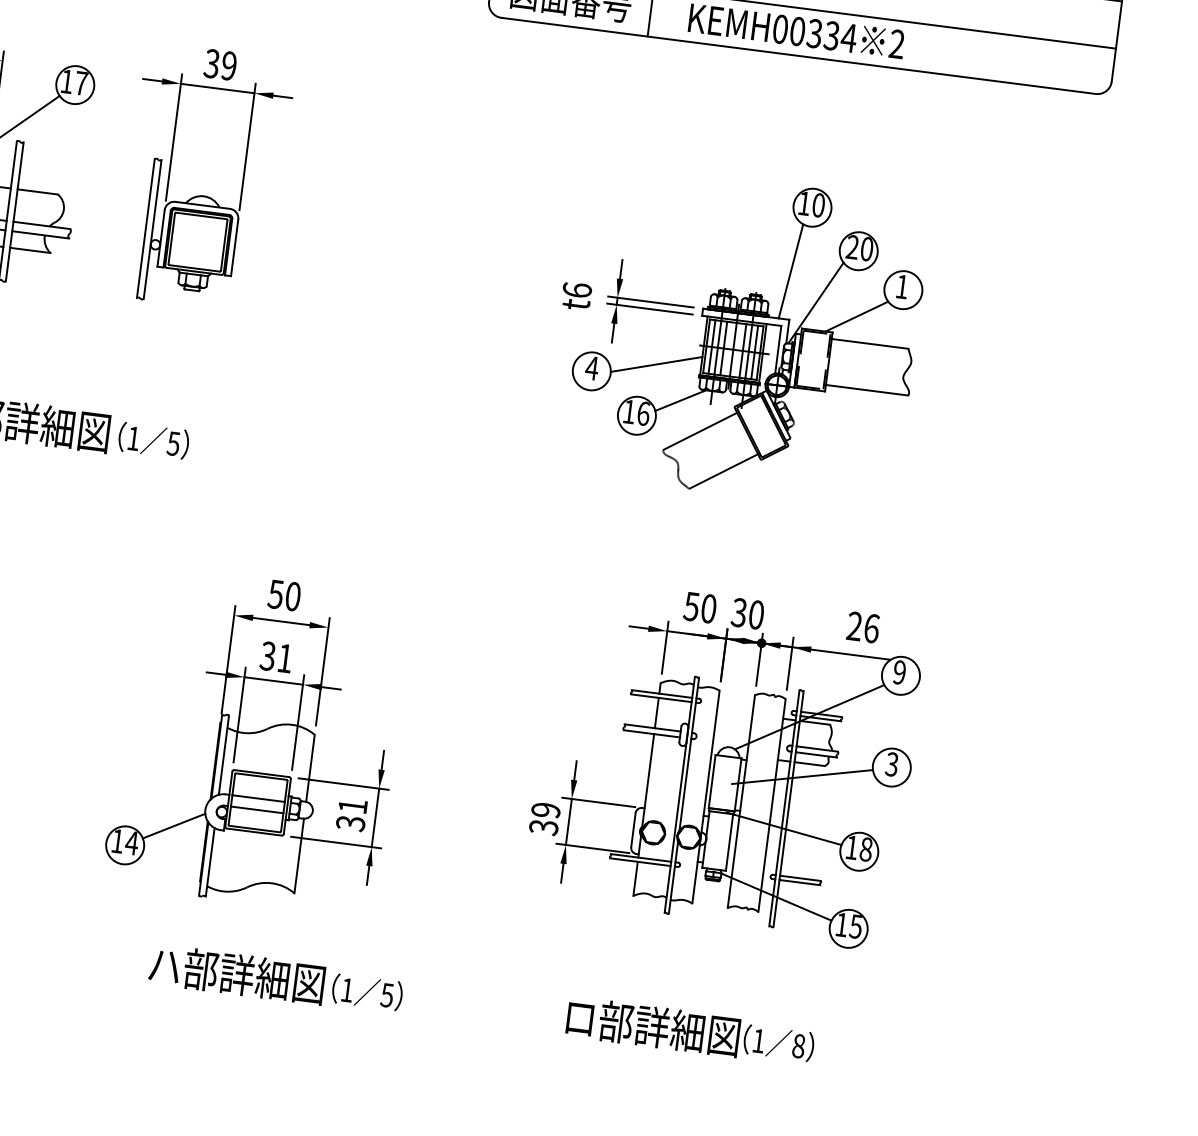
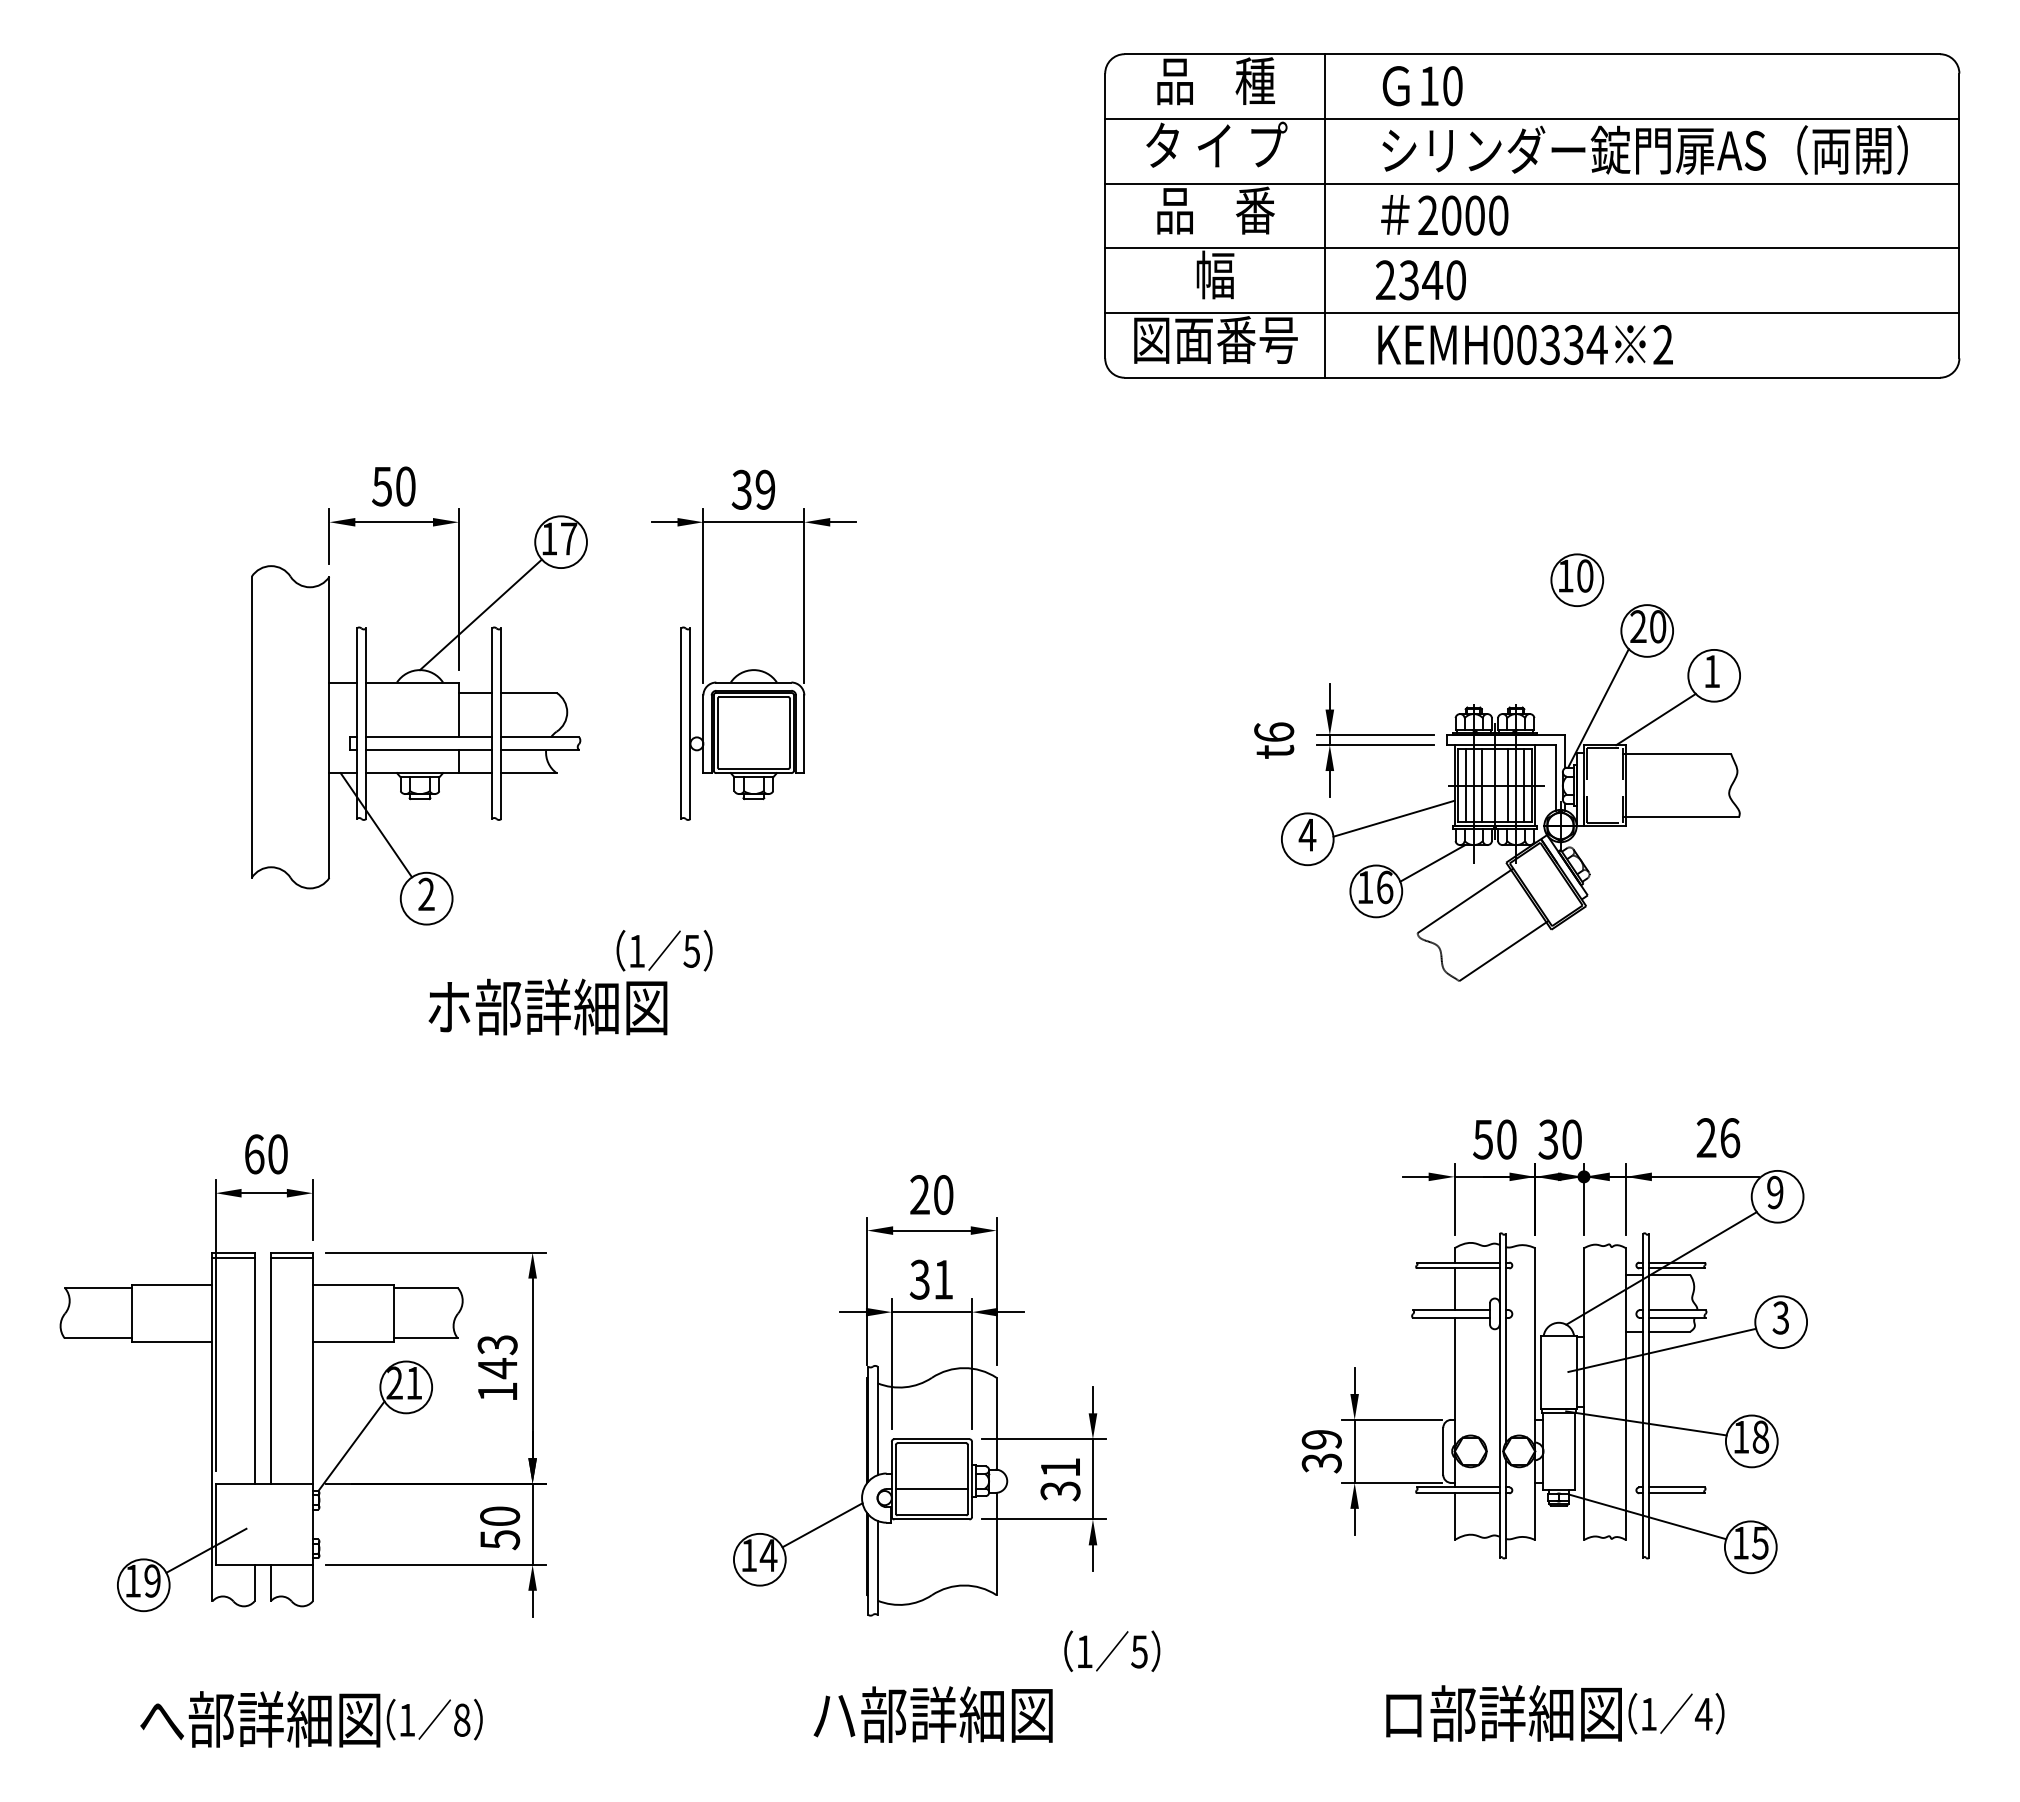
line: (790, 271) -> (1558, 669), removed
text: (153, 440) -> (664, 950), moved
text: (275, 594) -> (919, 1195), 50 -> 20
line: (258, 798) -> (931, 1473), removed
text: (367, 991) -> (1112, 1650), moved
text: (798, 1045) -> (1703, 1713), 8 -> 4

